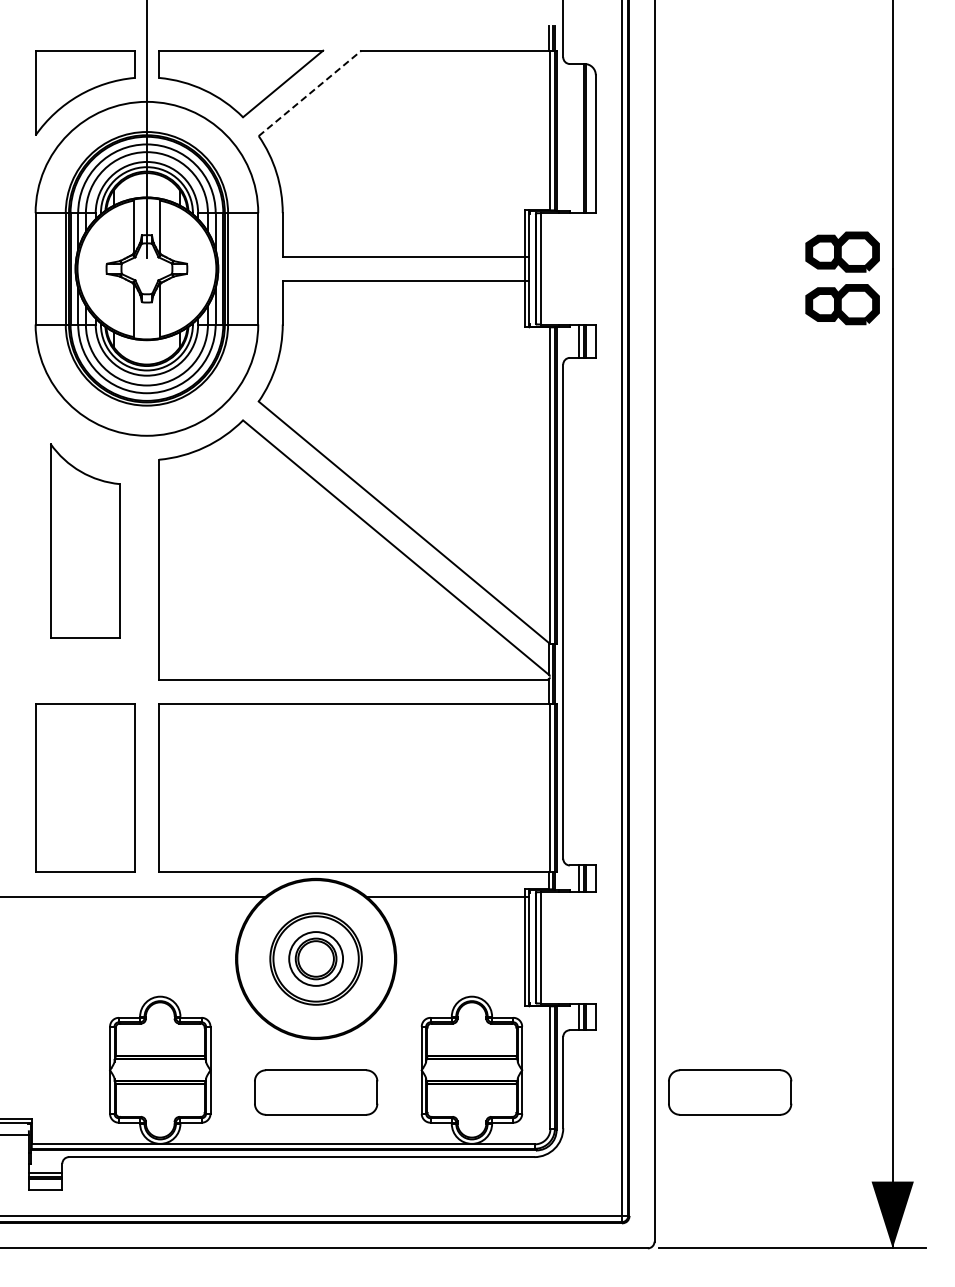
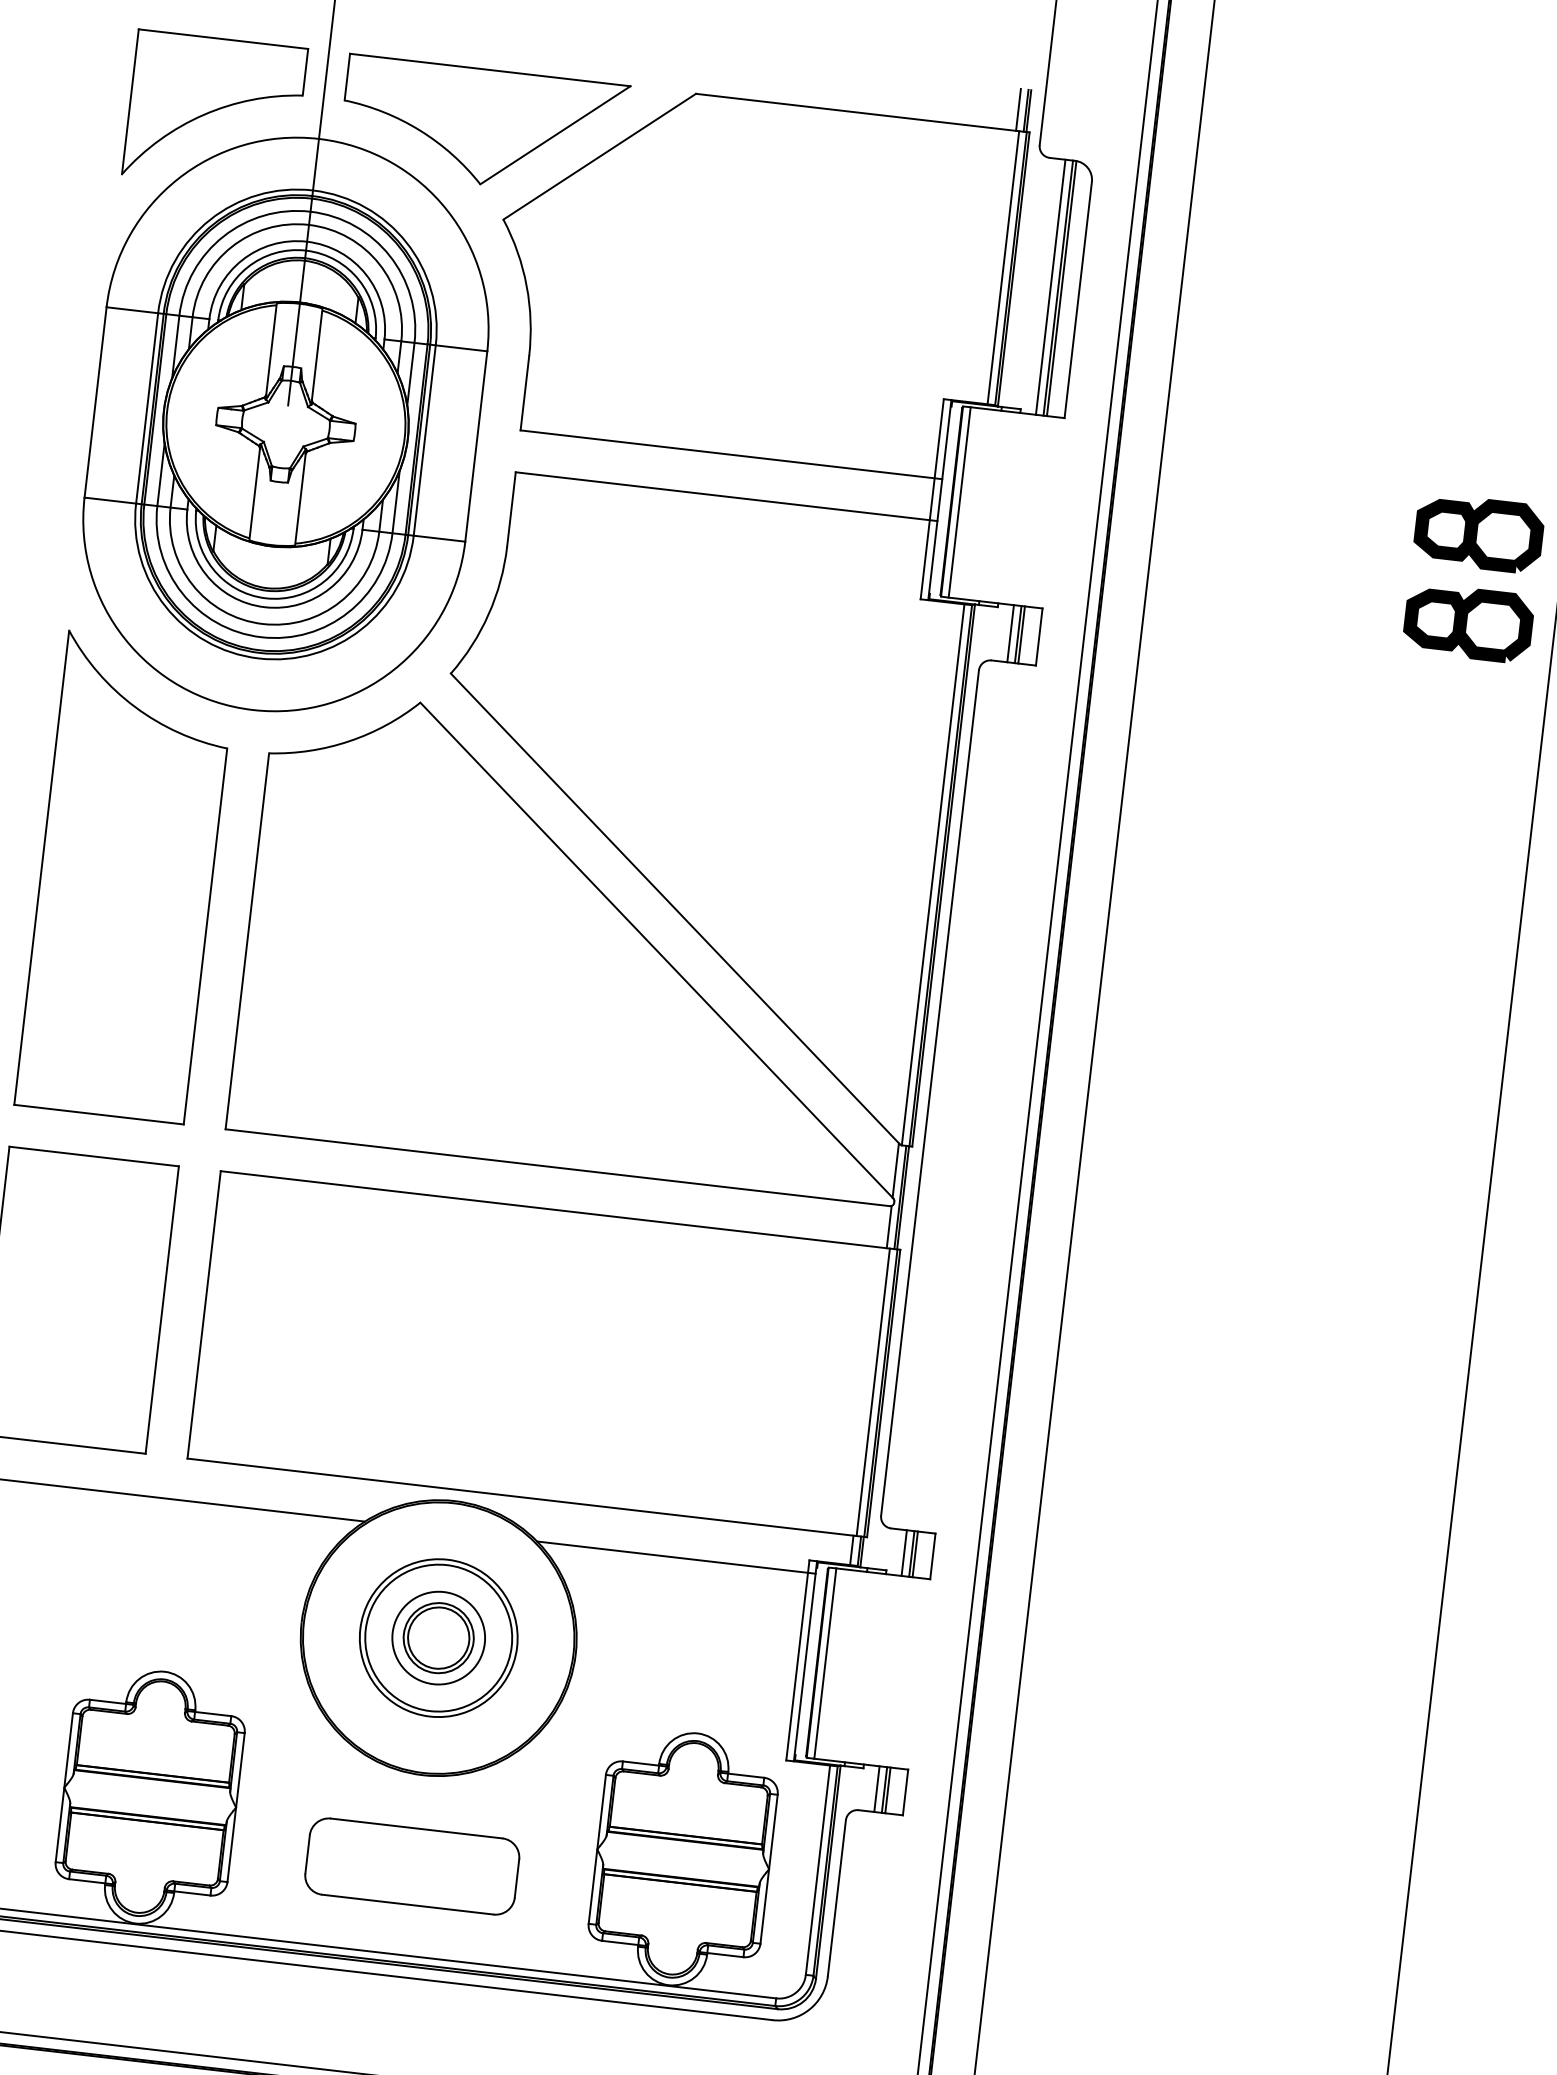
line: (310, 93) -> (600, 156), dashed -> solid
line: (579, 138) -> (1051, 287), added
part: (85, 540) -> (127, 876), size x1.43
part: (730, 1092) -> (1120, 1948), removed

